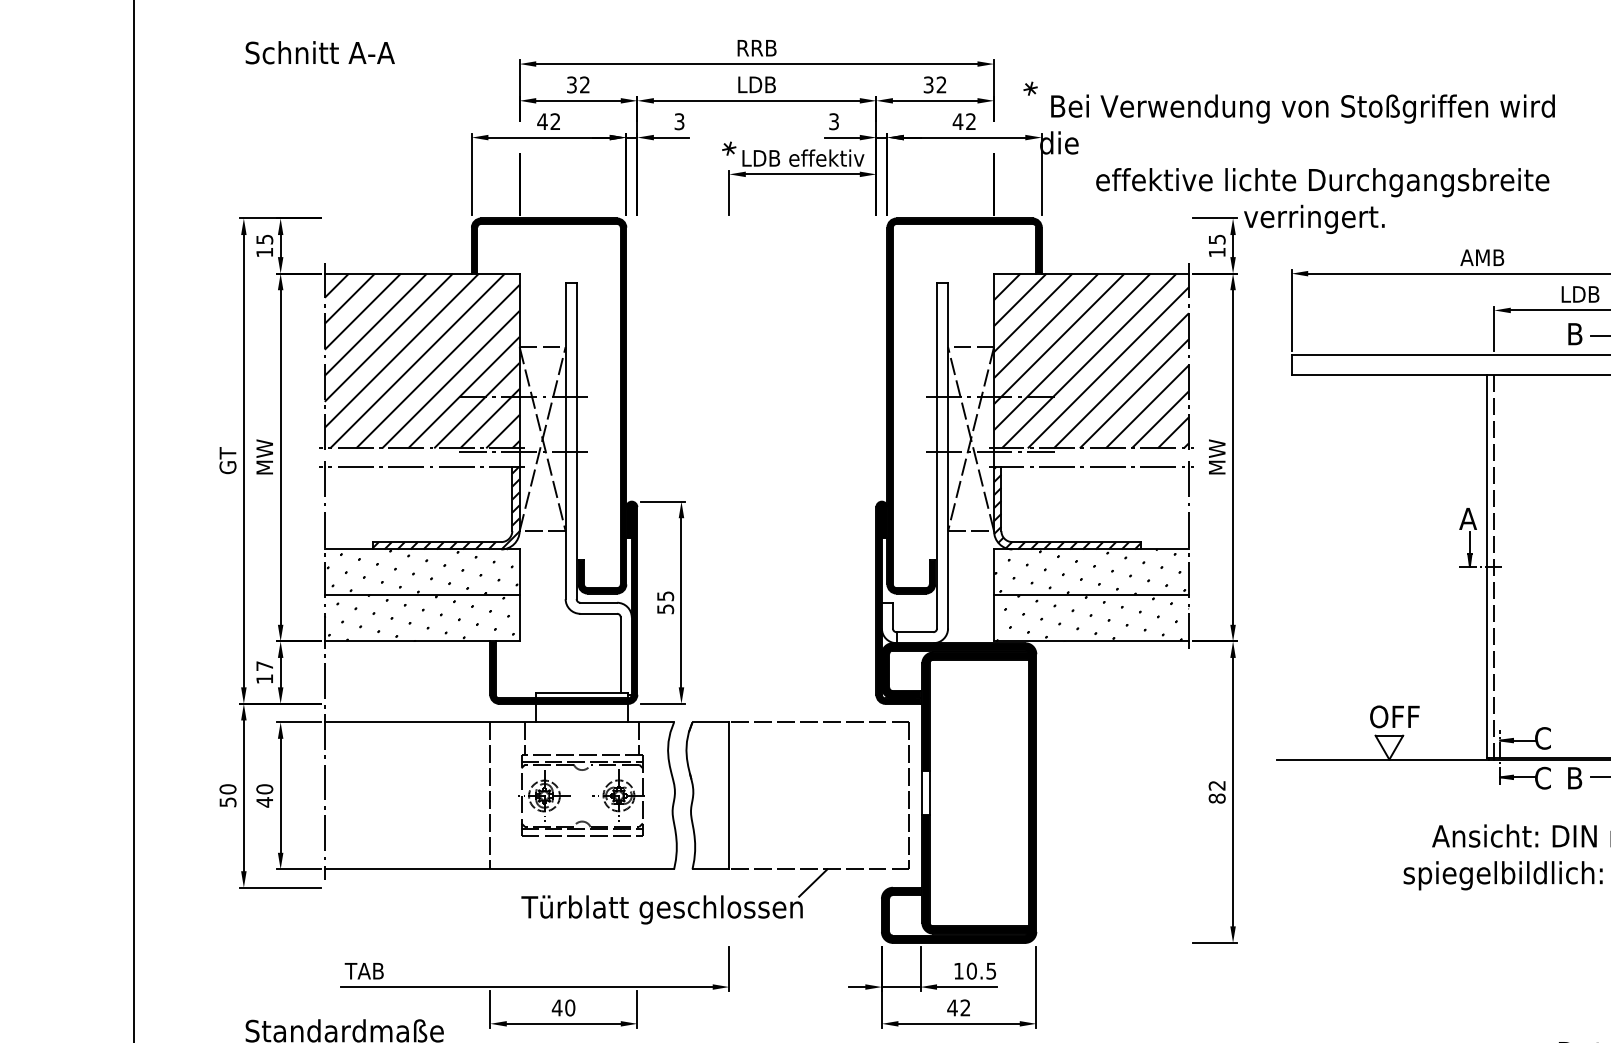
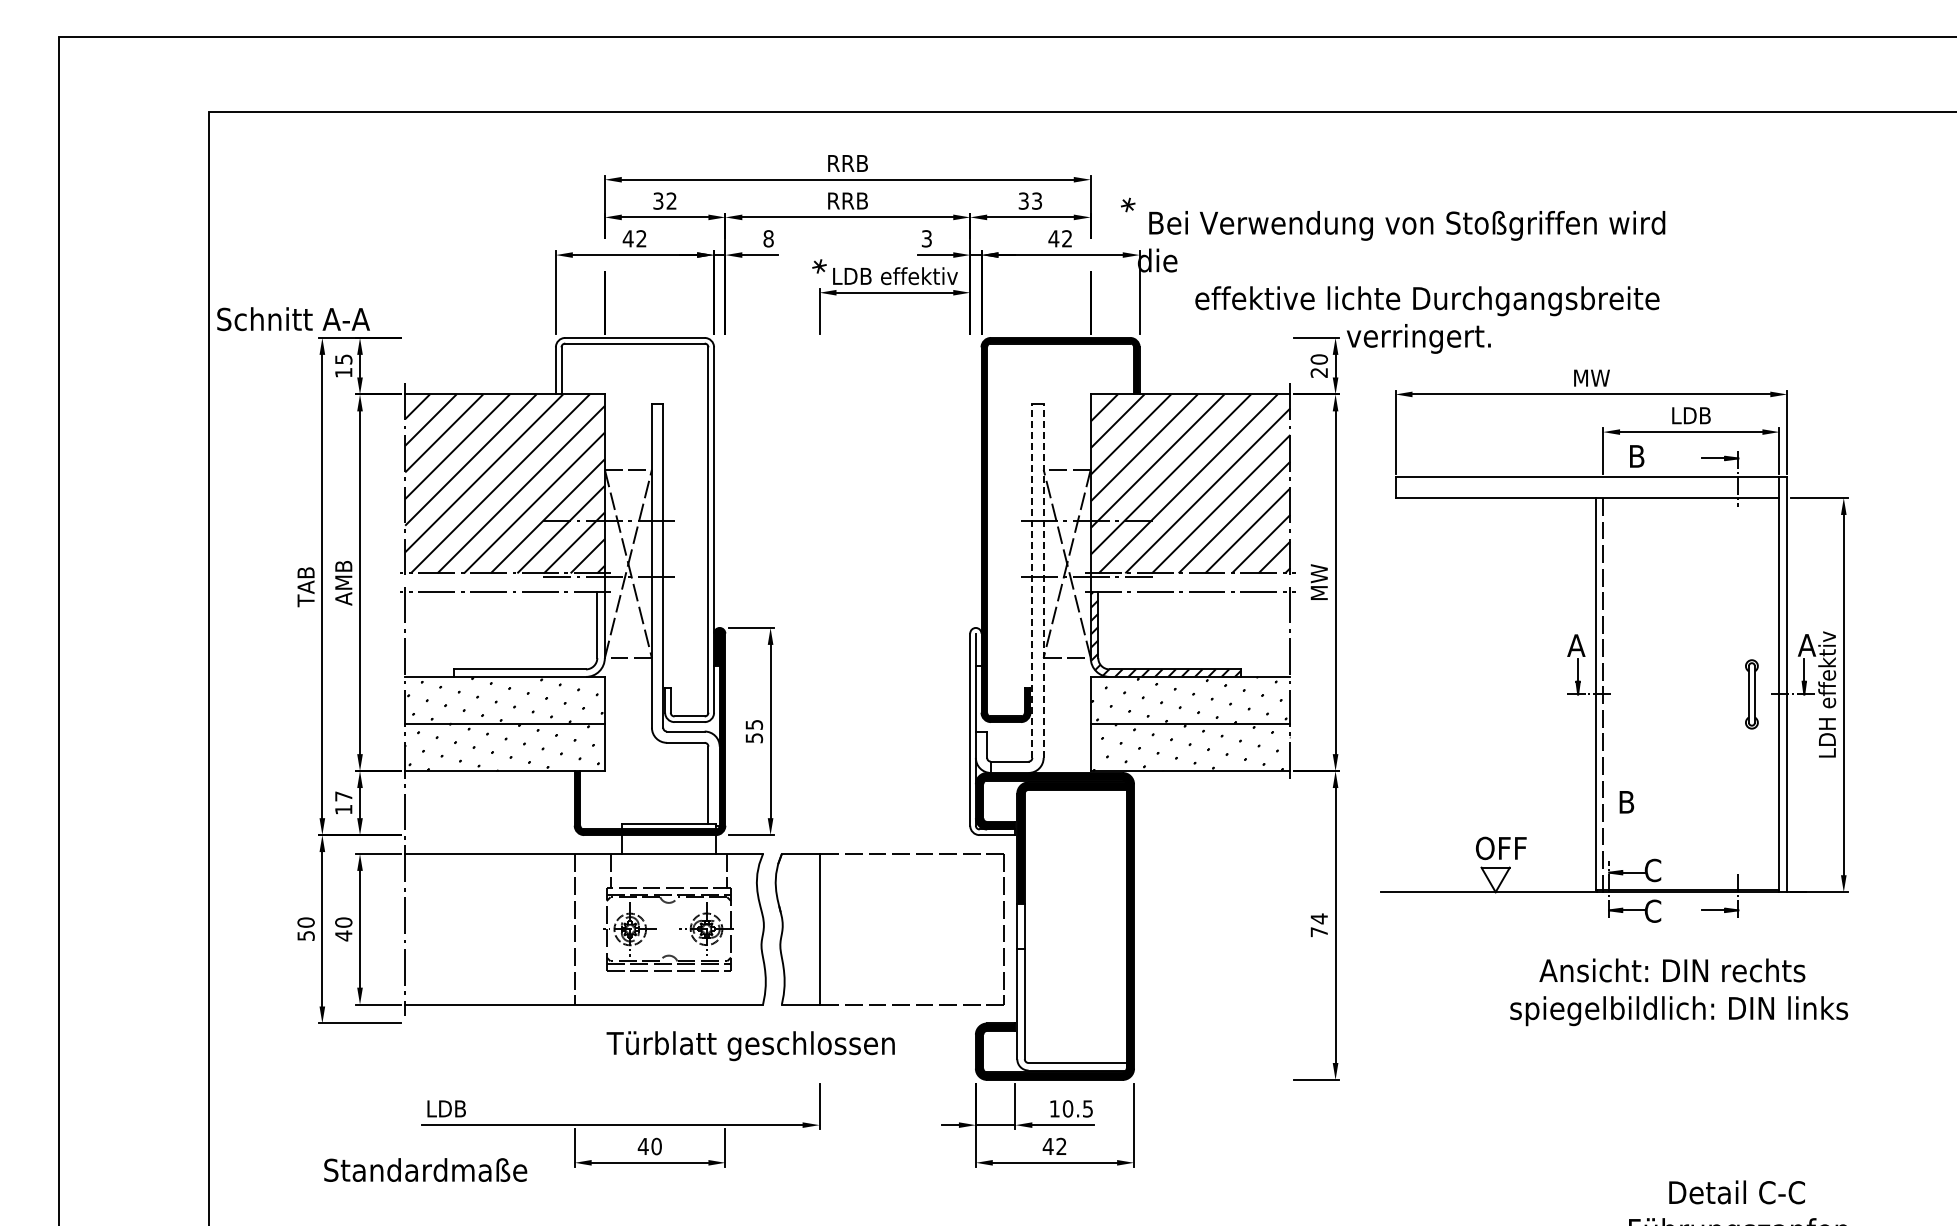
text: (320, 53) -> (293, 319), moved
text: (756, 84) -> (847, 200), LDB -> RRB
text: (941, 84) -> (1036, 200), 32 -> 33
text: (679, 121) -> (768, 238), 3 -> 8
text: (1216, 245) -> (1318, 365), 15 -> 20
text: (1481, 257) -> (1590, 377), AMB -> MW
text: (1575, 334) -> (1637, 456), moved
fill: (548, 405) -> (634, 529), removed
line: (937, 455) -> (1032, 580), solid -> dashed
line: (947, 455) -> (1043, 580), solid -> dashed
text: (264, 458) -> (343, 583), MW -> AMB
text: (227, 462) -> (305, 587), GT -> TAB
hatch: (446, 508) -> (529, 634), removed
fill: (898, 602) -> (992, 731), removed
text: (1574, 778) -> (1626, 802), moved
text: (1217, 792) -> (1319, 925), 82 -> 74
fill: (975, 874) -> (1071, 1009), removed
line: (813, 882) -> (905, 1018), removed
text: (364, 970) -> (445, 1108), TAB -> LDB

